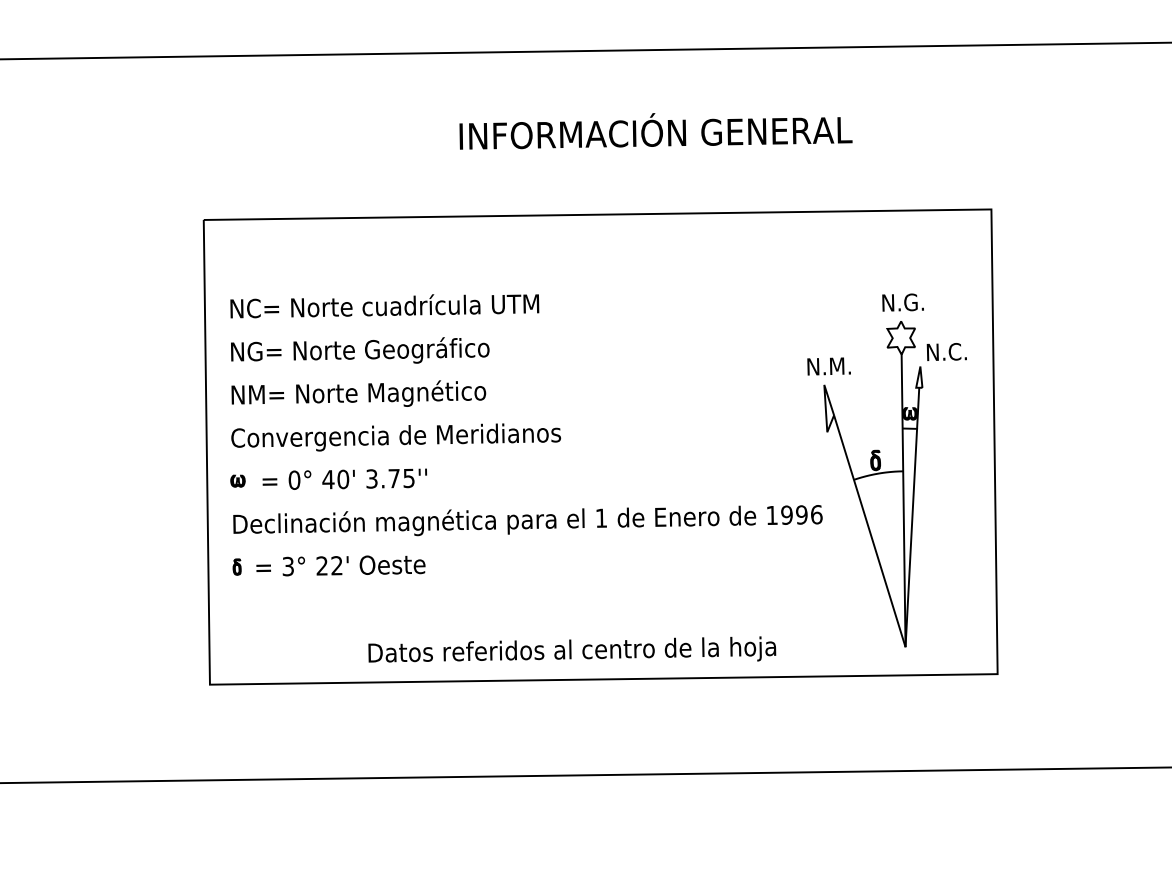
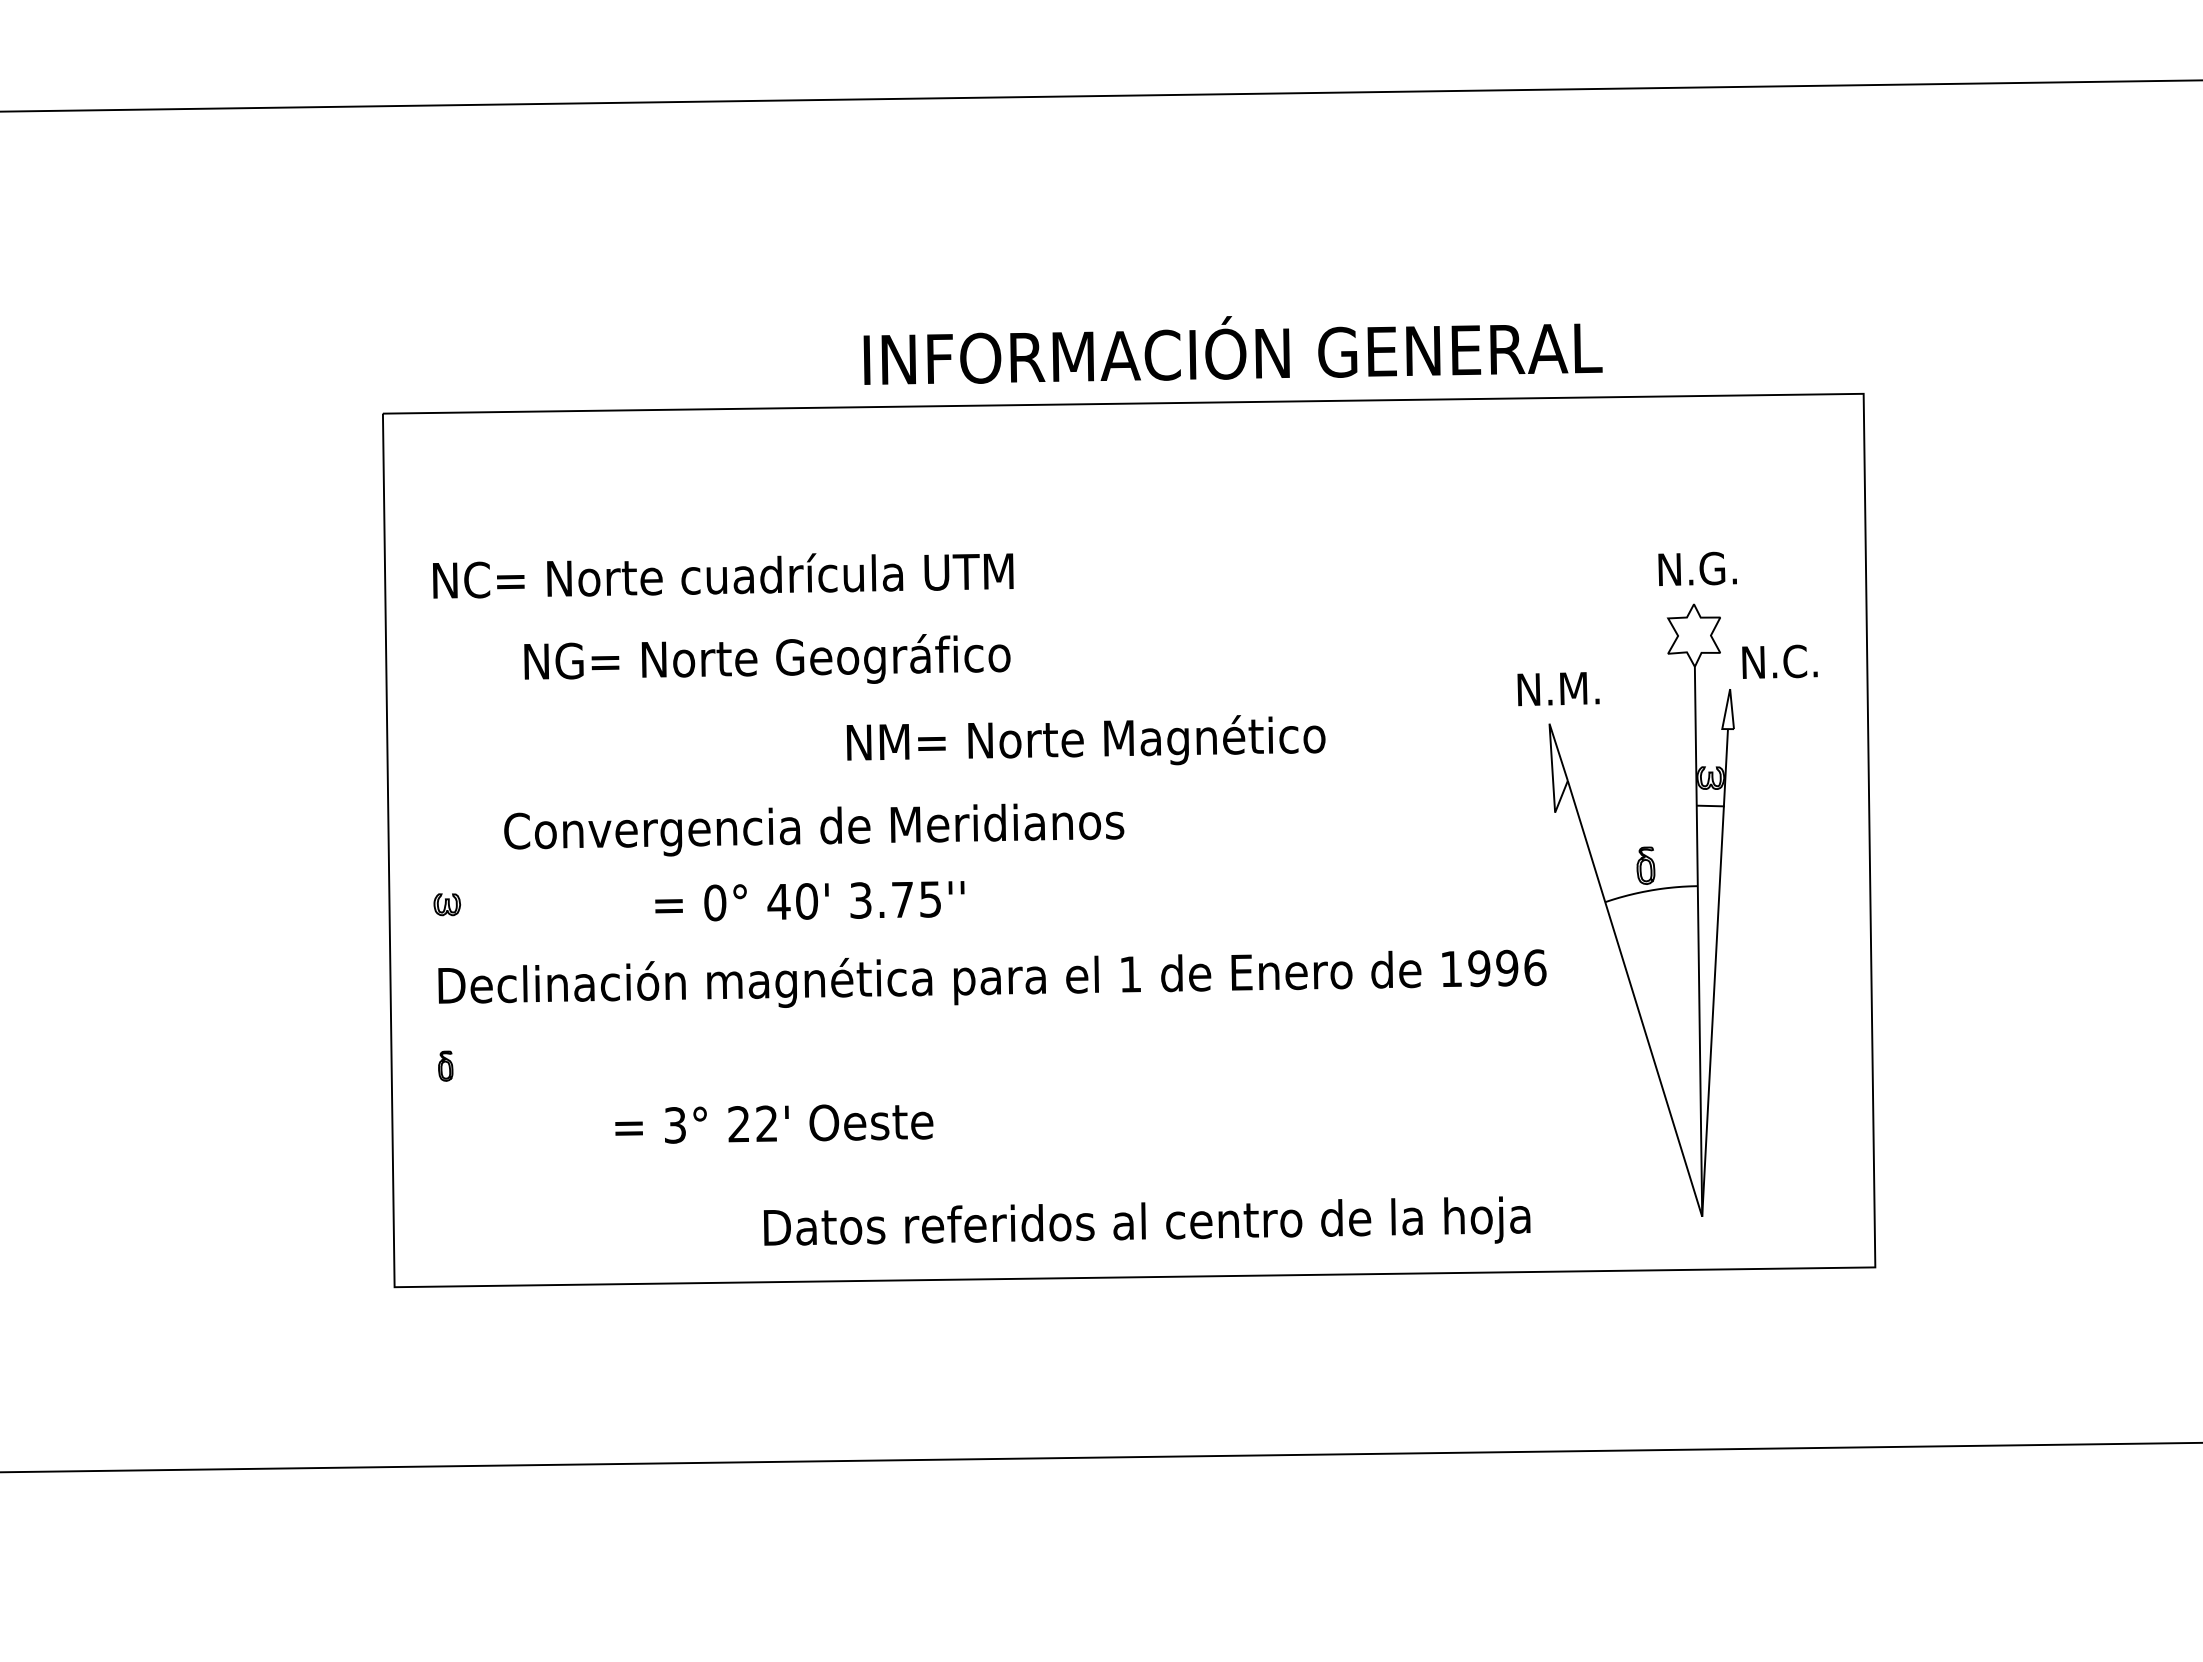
text: (655, 131) -> (1232, 350), moved
text: (360, 350) -> (767, 658), moved
text: (358, 393) -> (1085, 739), moved
text: (396, 437) -> (814, 830), moved
text: (344, 478) -> (809, 899), moved
text: (340, 565) -> (773, 1123), moved
text: (572, 649) -> (1147, 1221), moved

